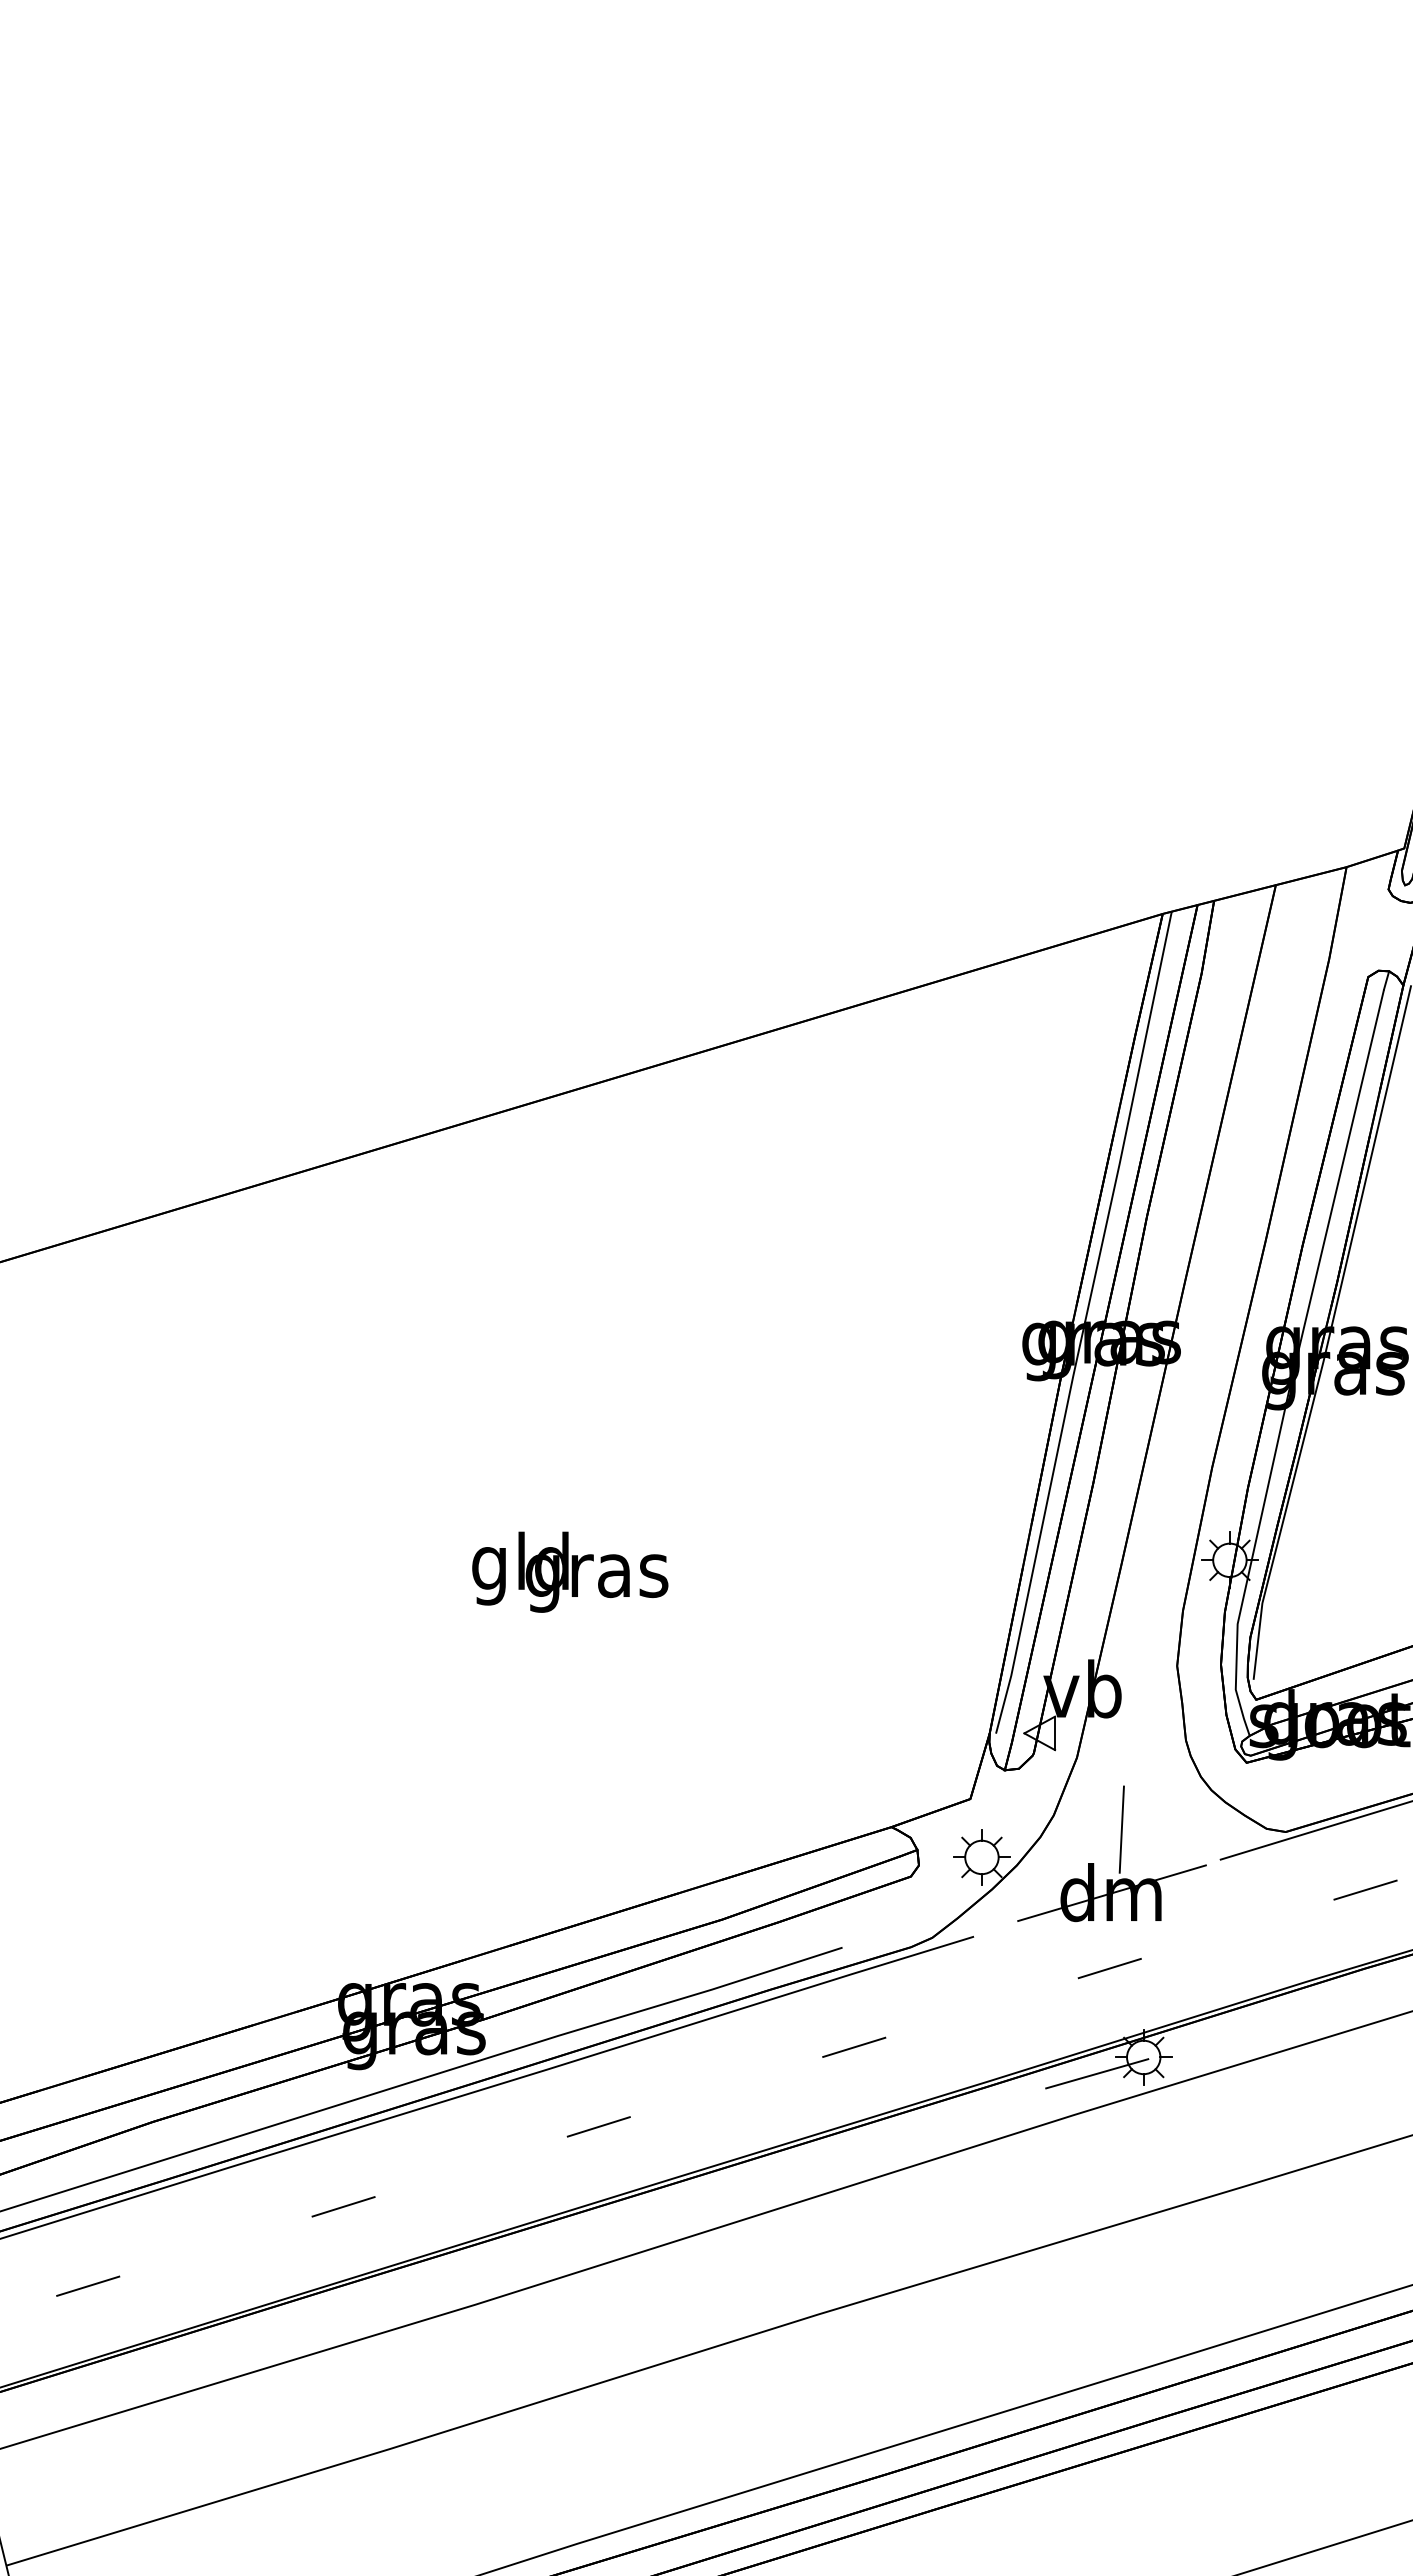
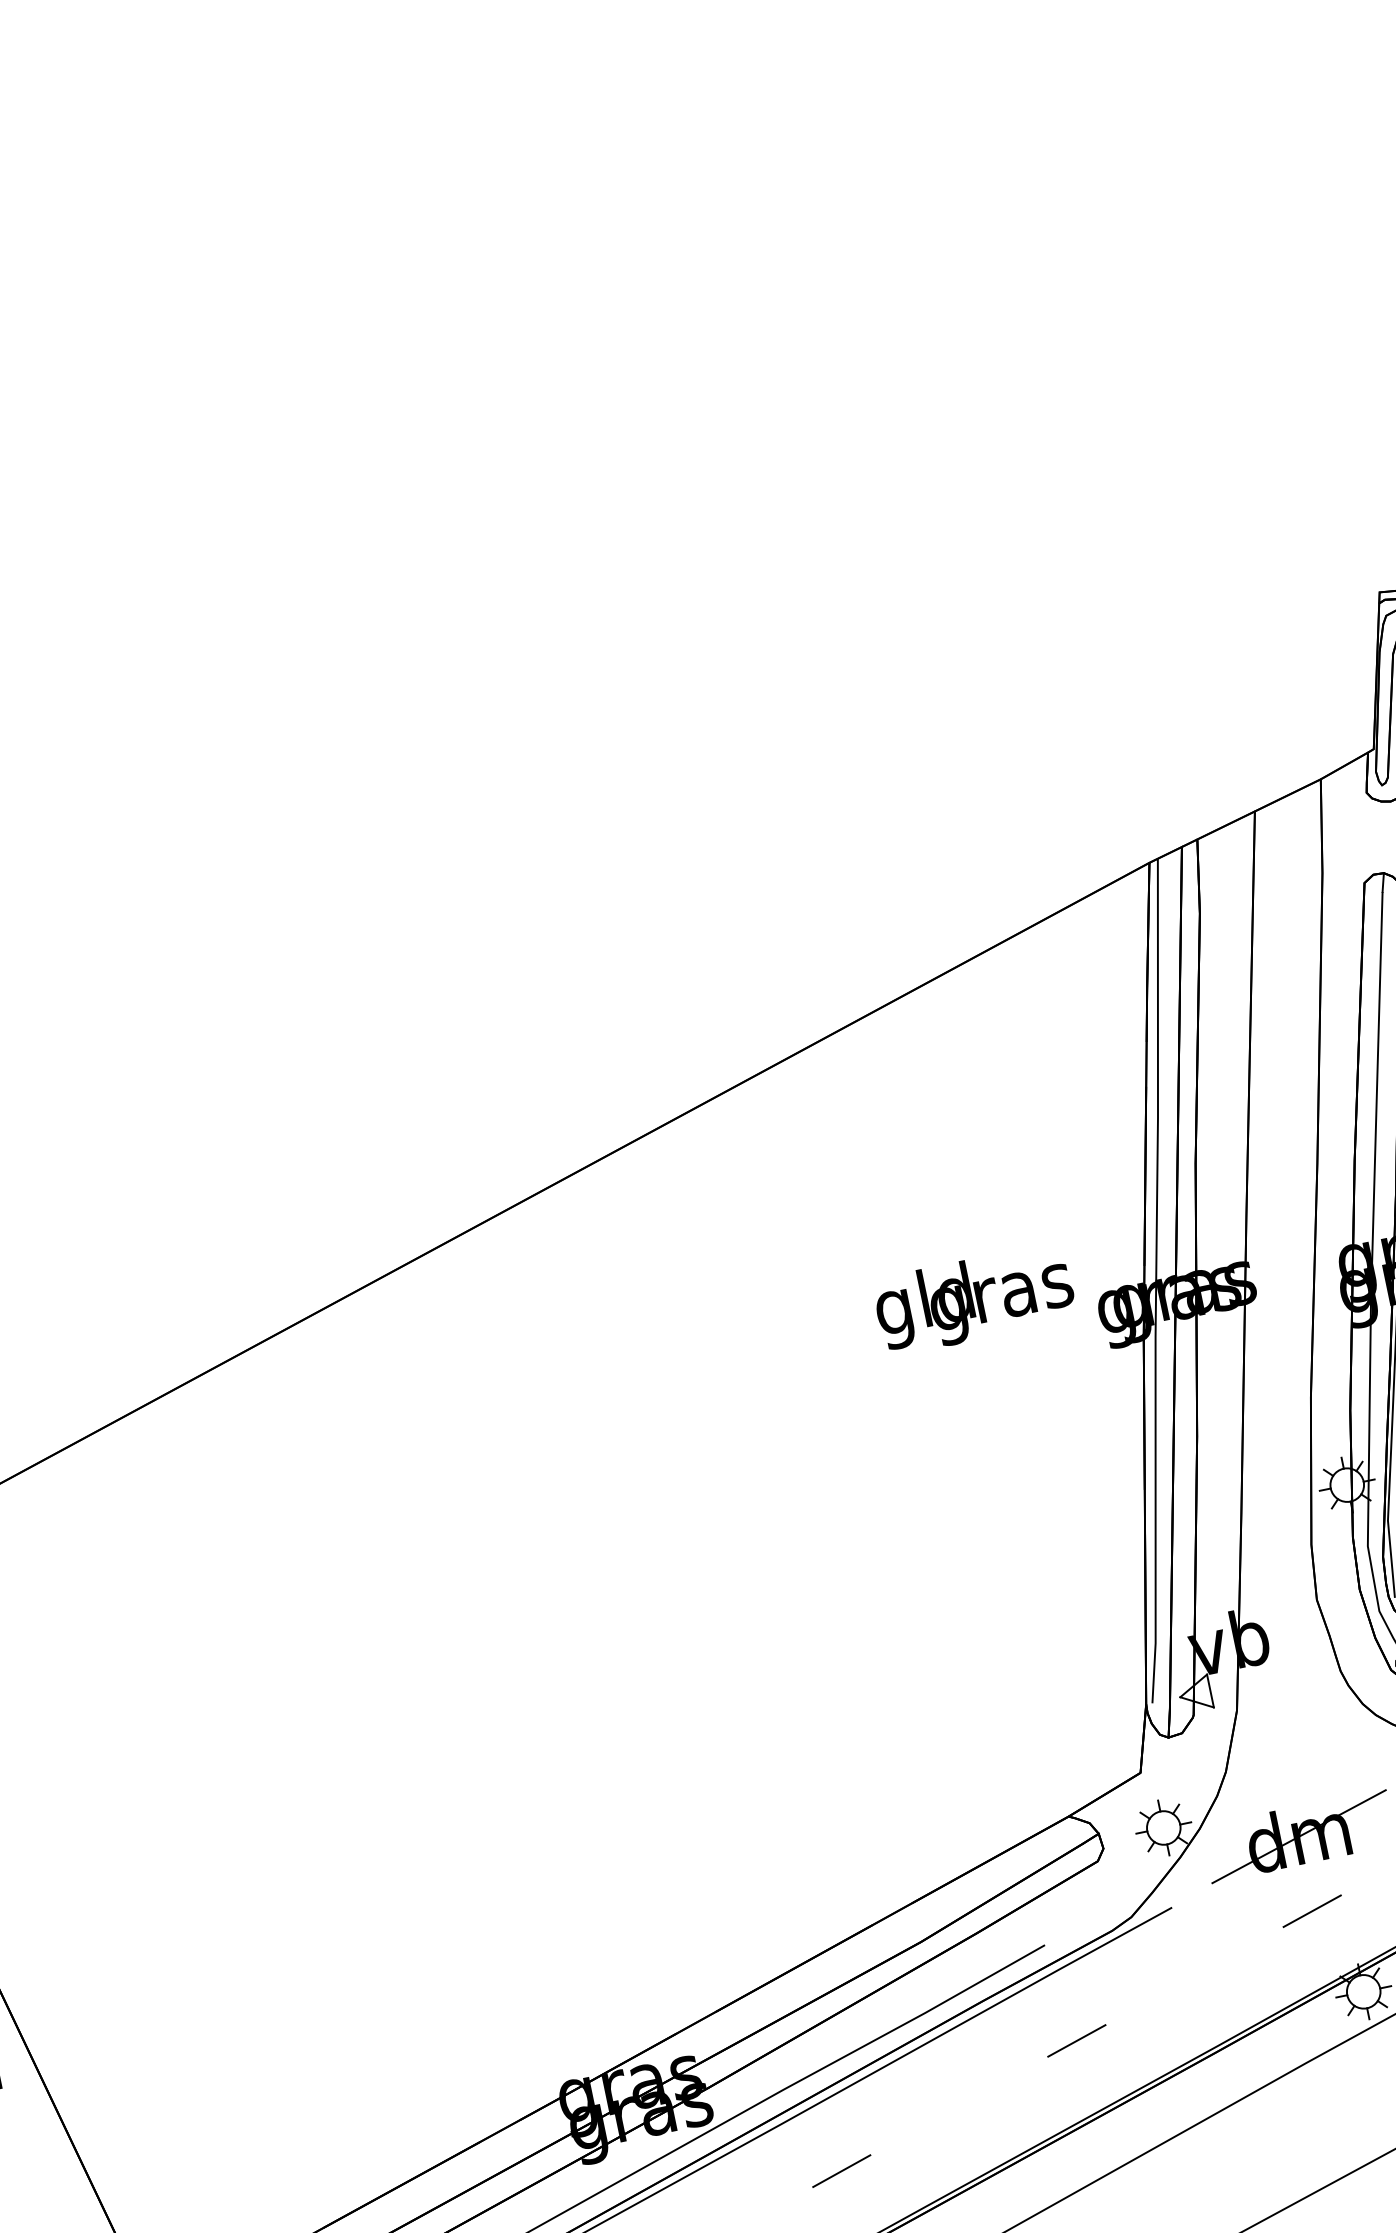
text: (570, 1571) -> (974, 1298), moved
line: (1121, 1829) -> (1295, 1772), removed
line: (1097, 2073) -> (1321, 2017), removed

